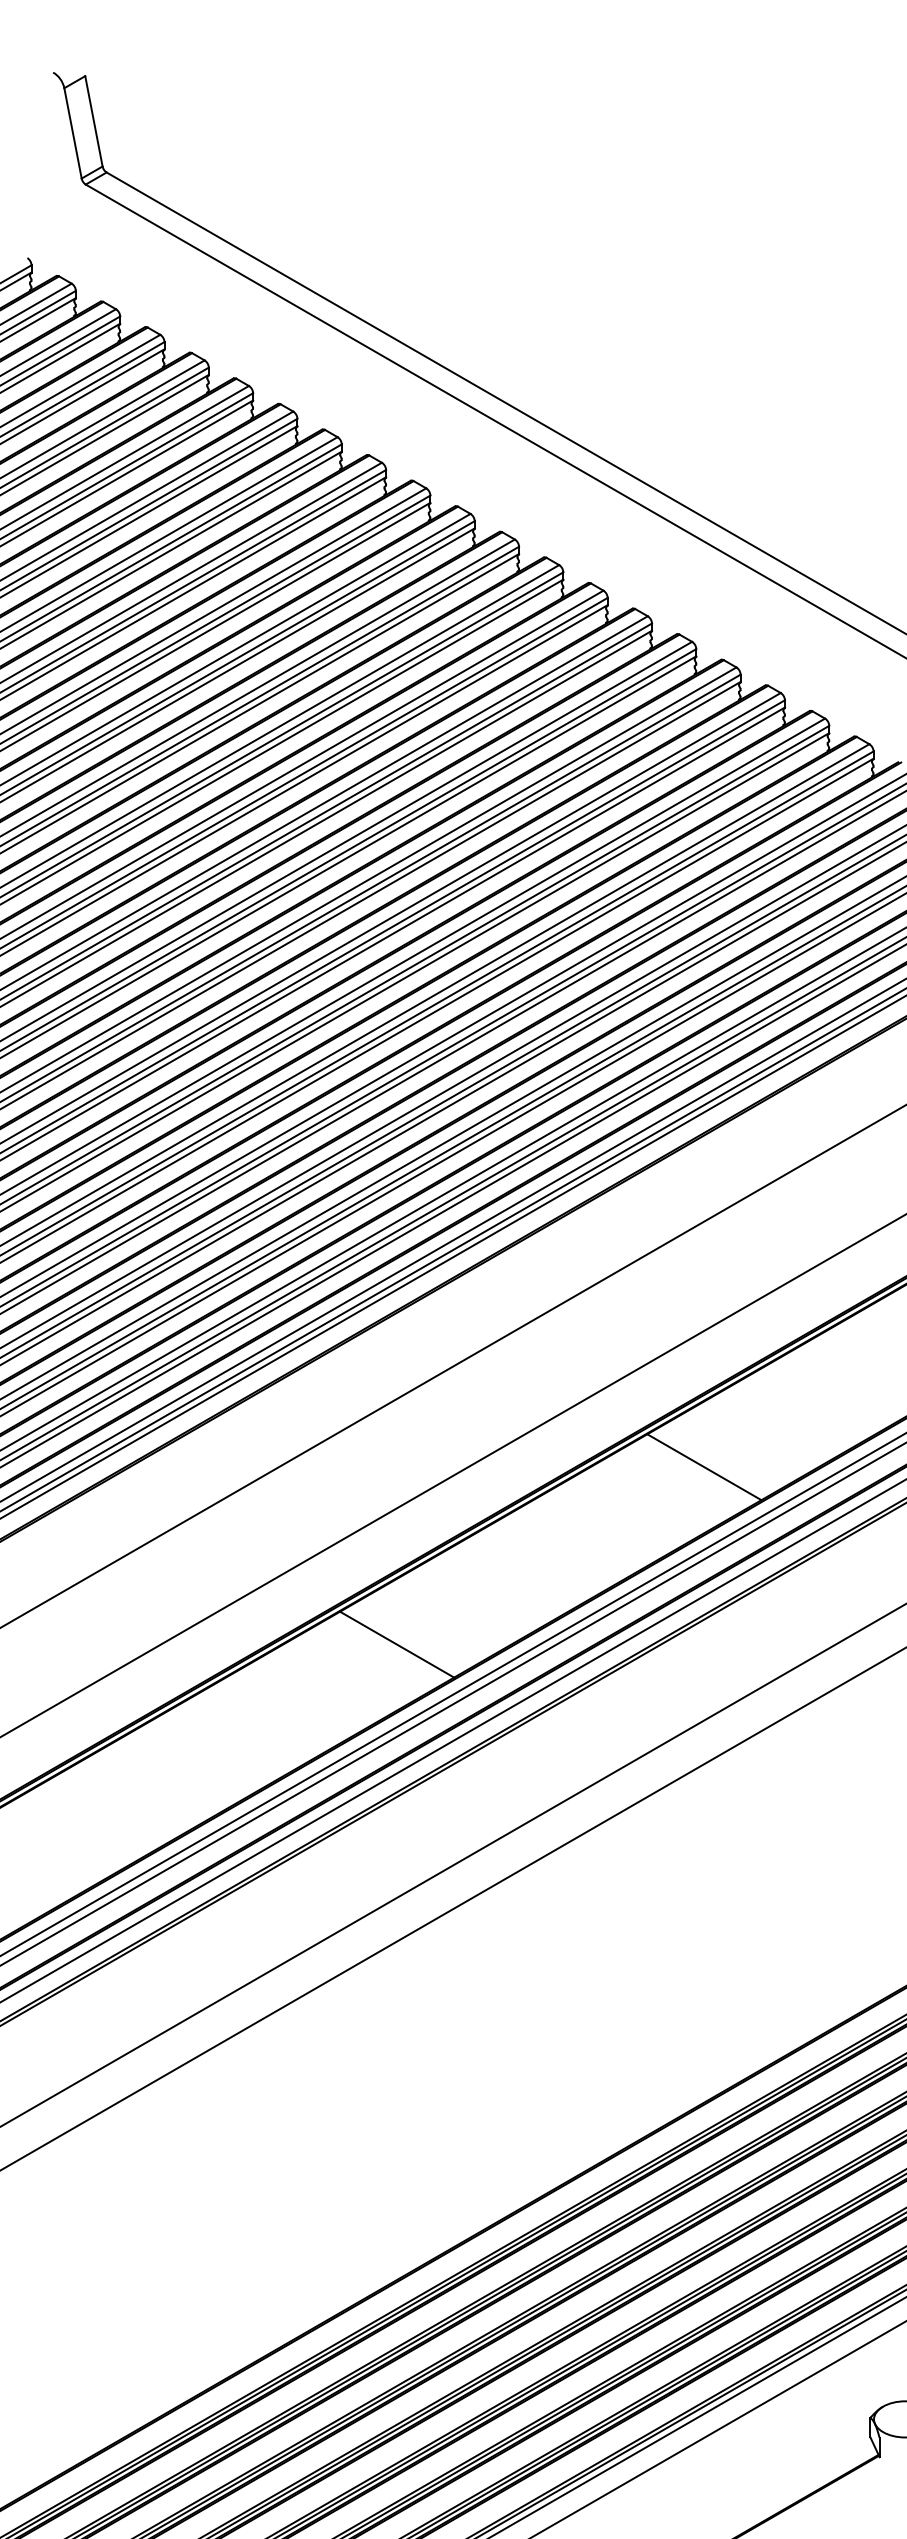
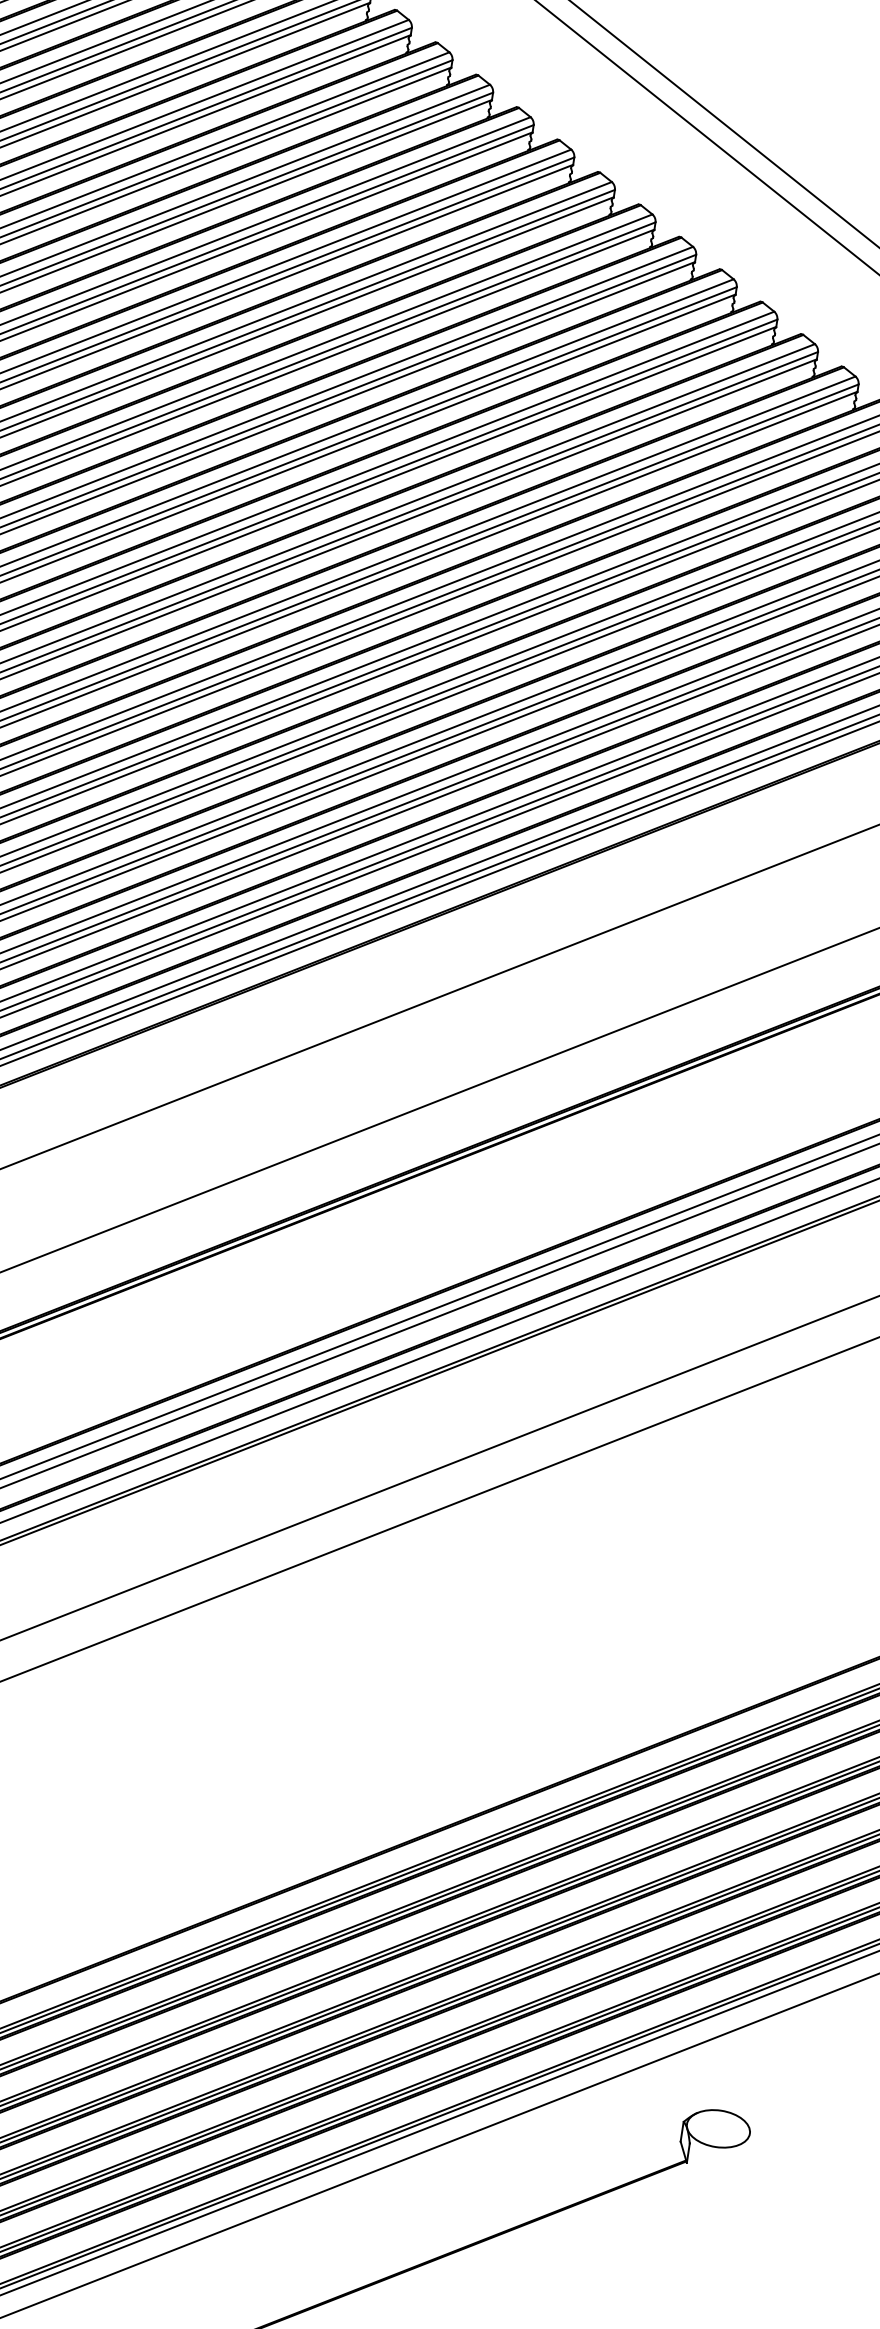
line: (704, 1467) -> (661, 1142), removed
line: (397, 1644) -> (326, 1273), removed

